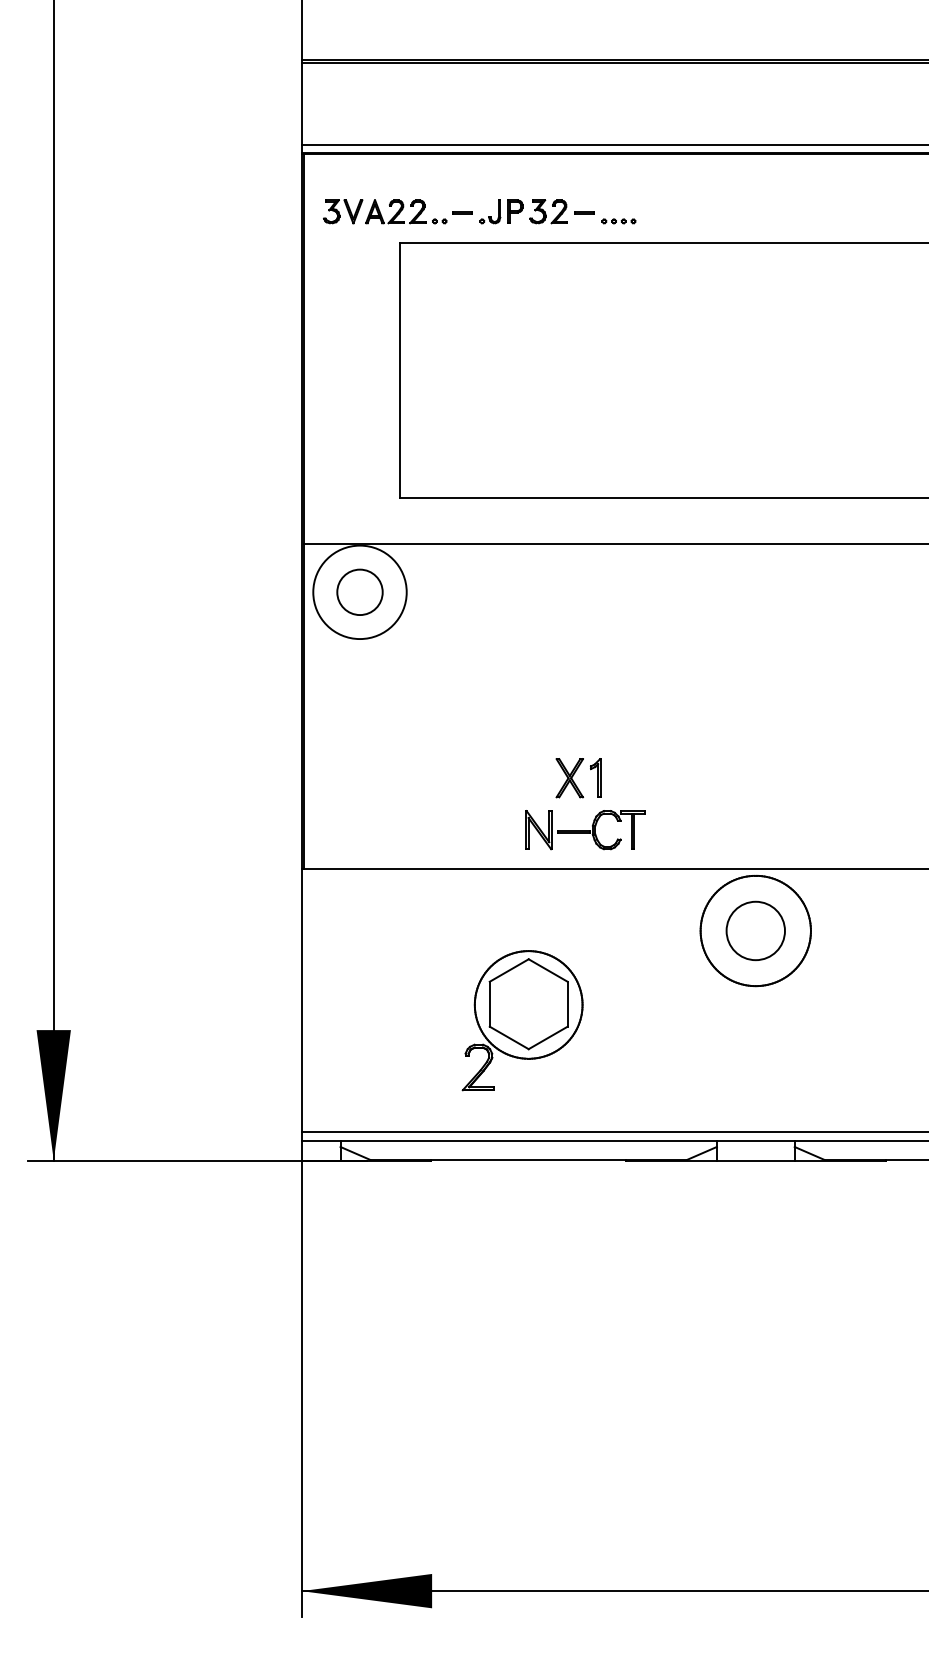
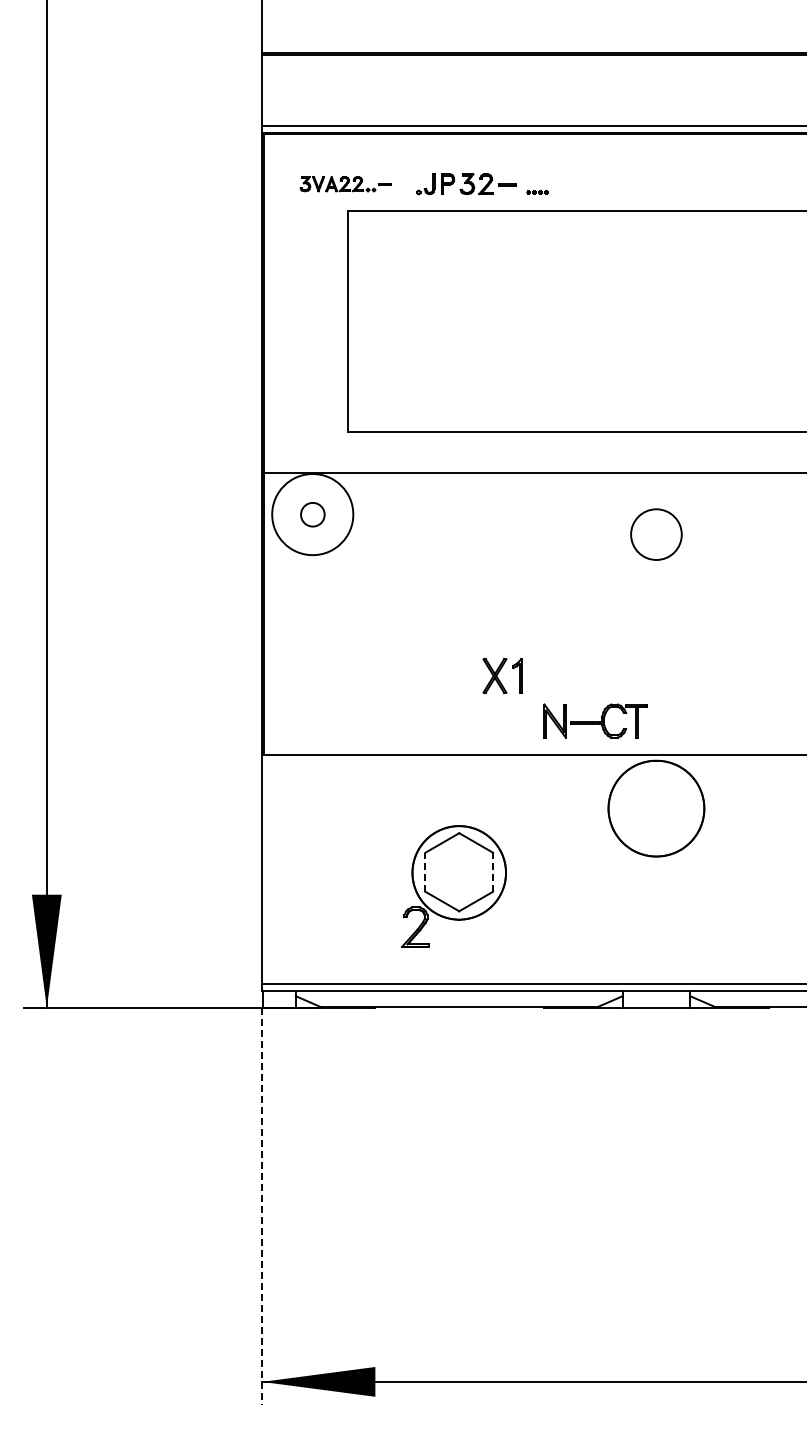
part: (397, 212) -> (345, 184), size x0.7
part: (618, 221) -> (537, 192), size x0.7
circle: (359, 592) -> (312, 514), size x0.6
part: (585, 829) -> (595, 720), moved
circle: (755, 930) -> (656, 534), moved
line: (489, 1004) -> (425, 872), solid -> dashed
line: (568, 1004) -> (493, 872), solid -> dashed
line: (302, 1389) -> (262, 1206), solid -> dashed

